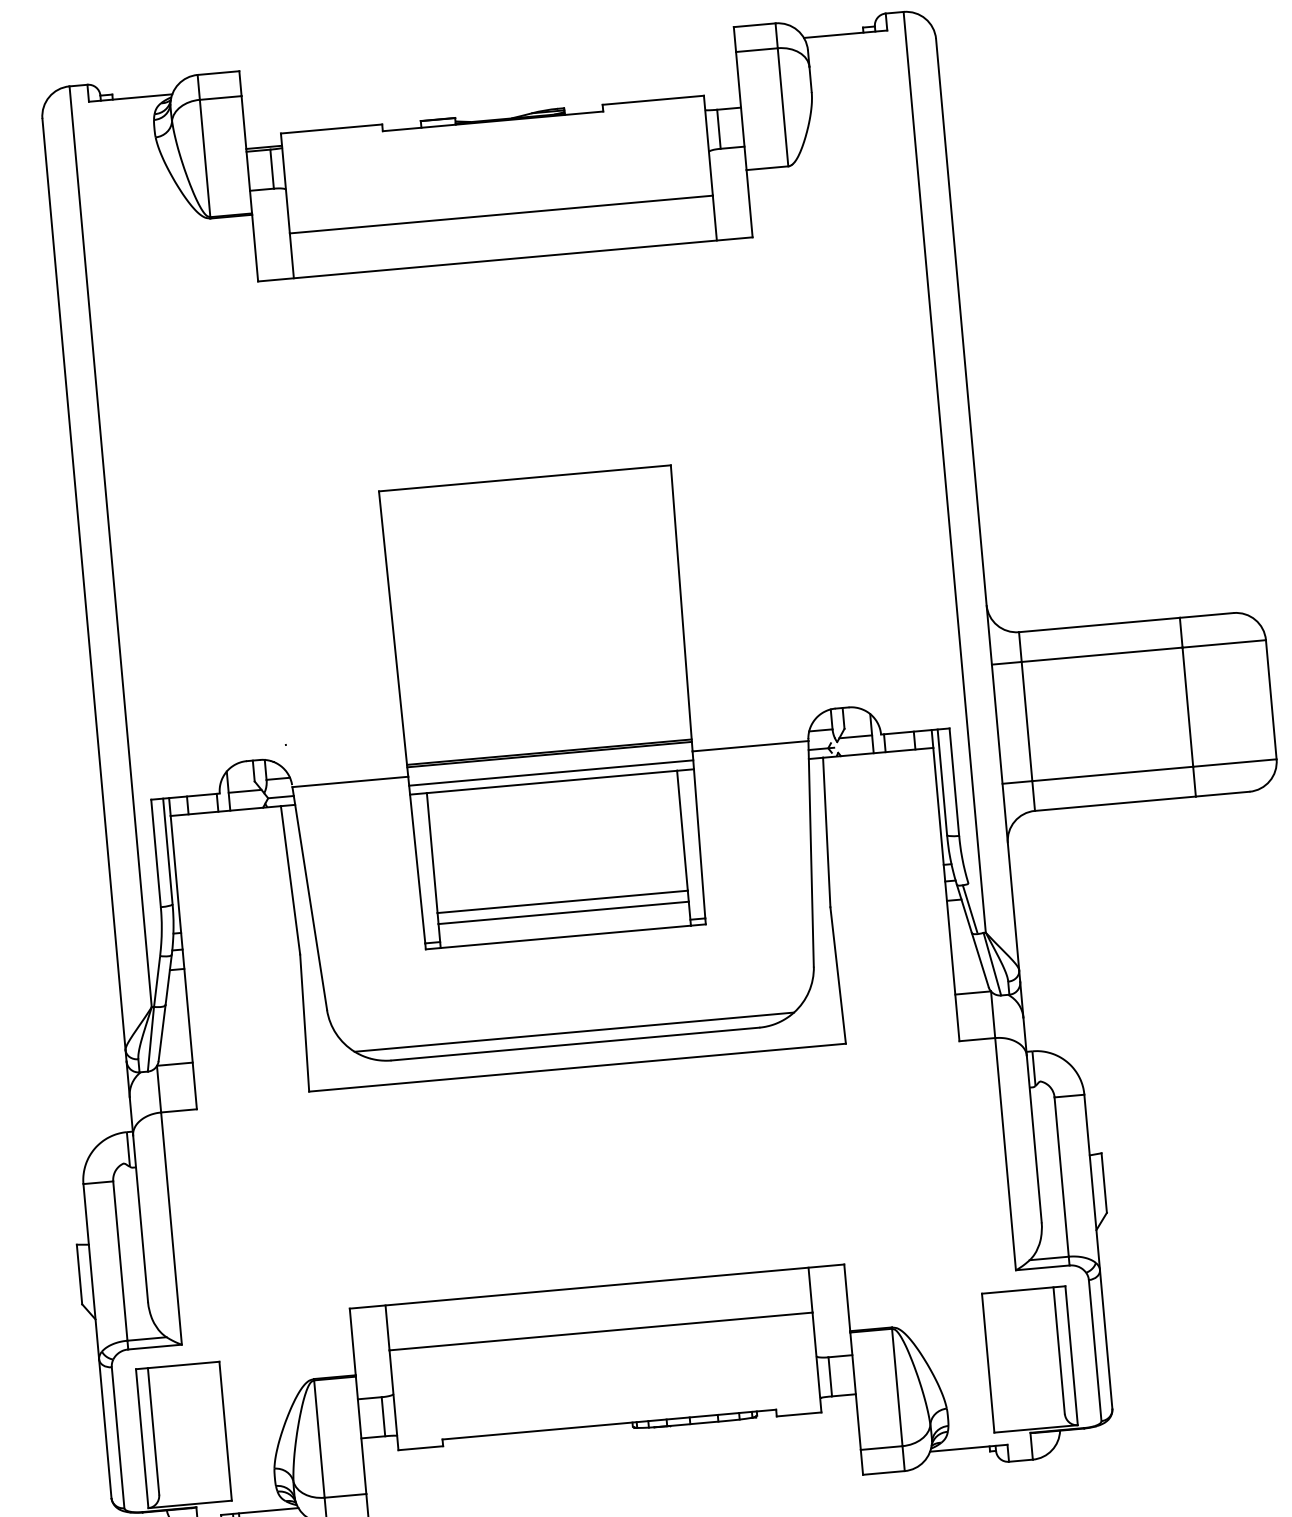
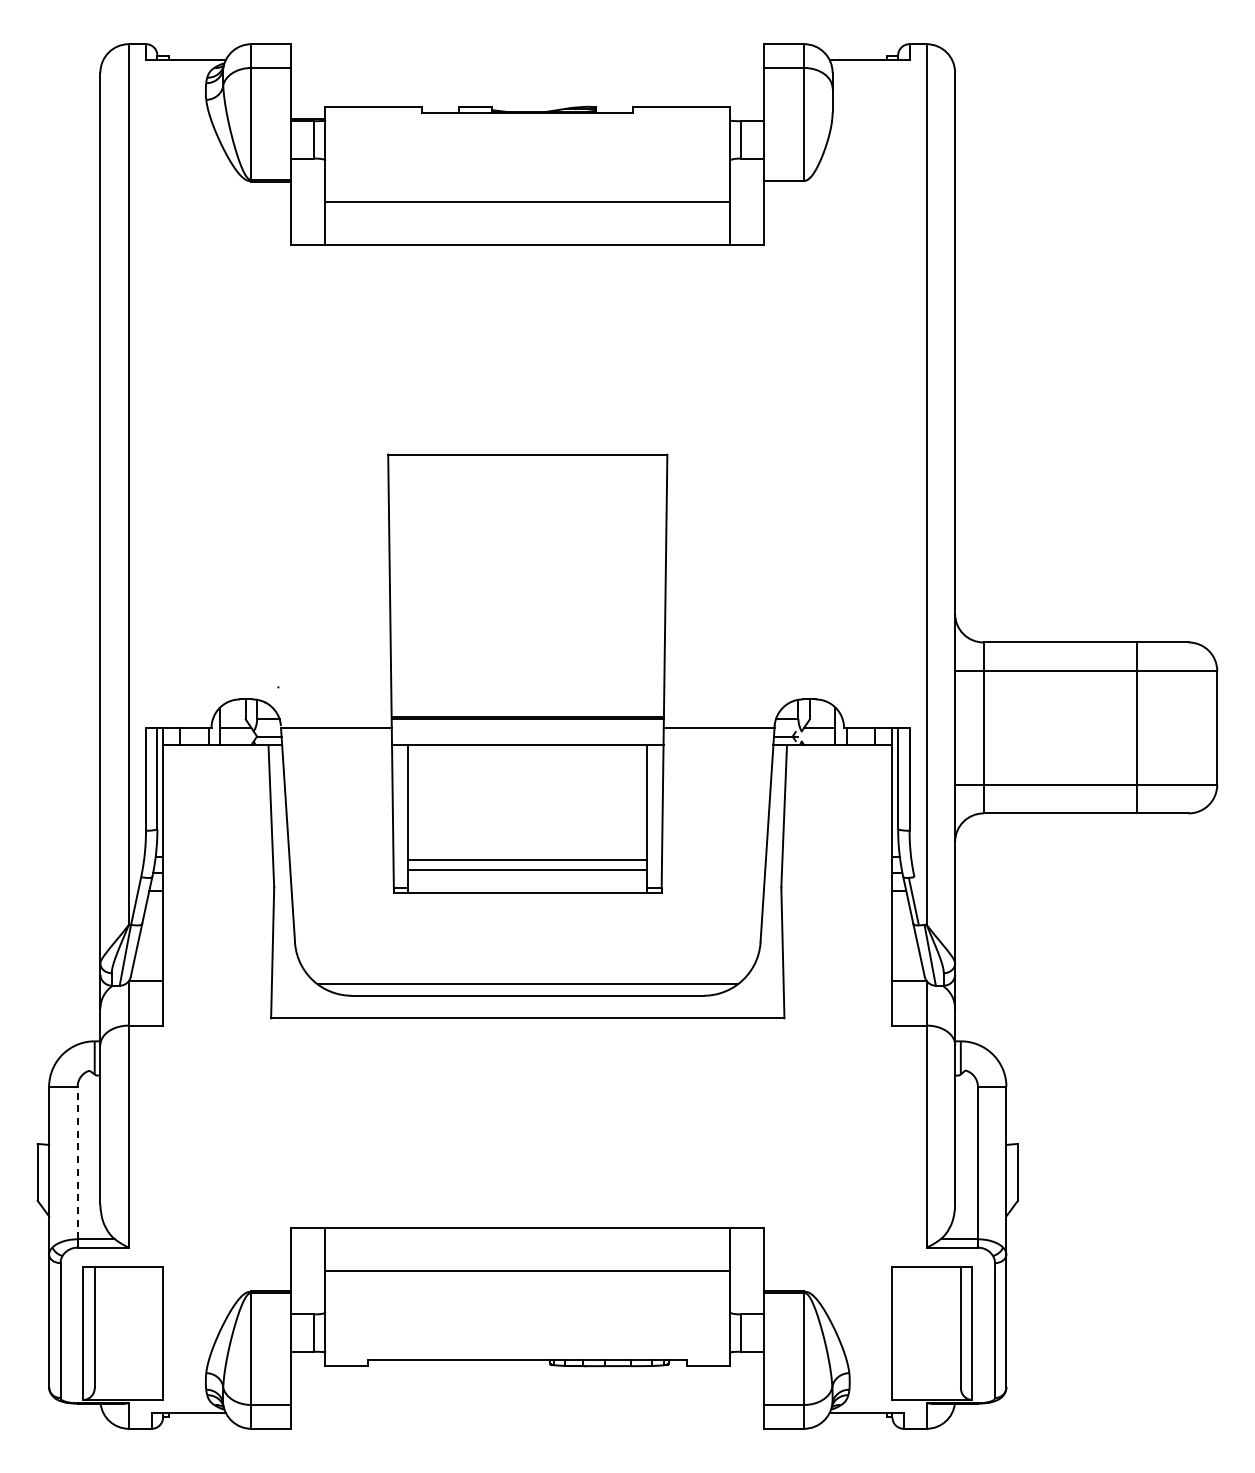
line: (550, 773) -> (527, 736), removed
line: (120, 1260) -> (77, 1162), solid -> dashed

